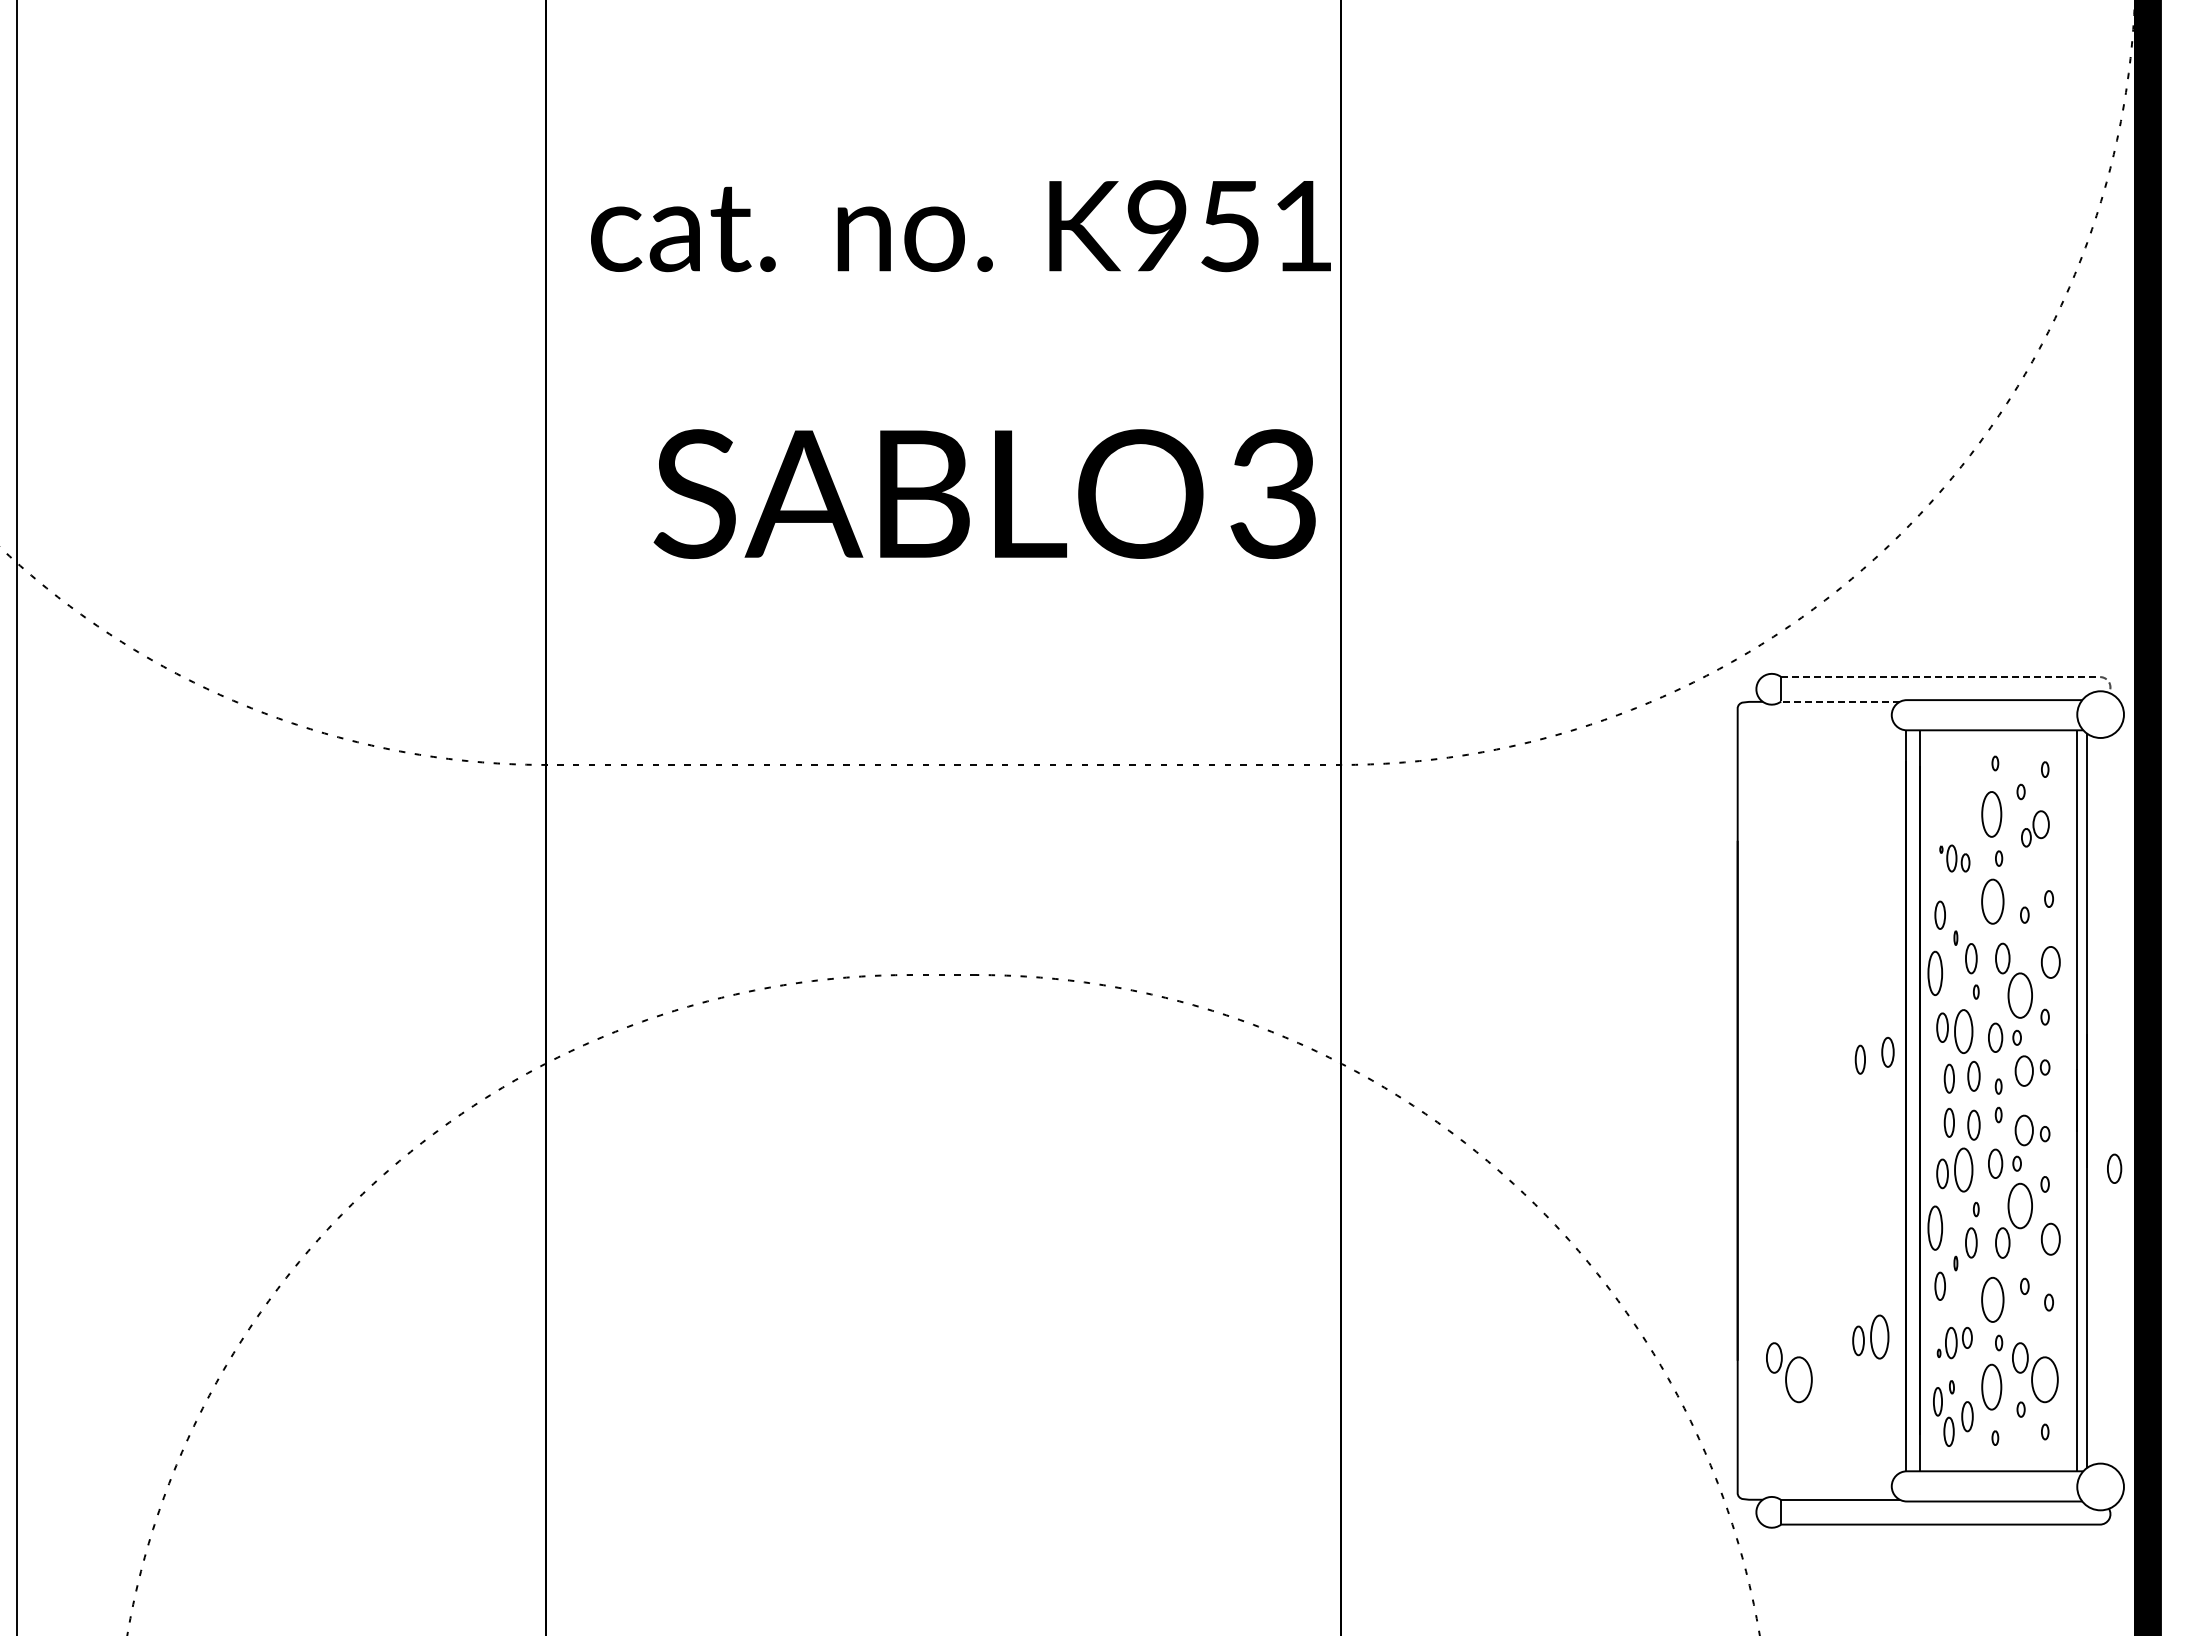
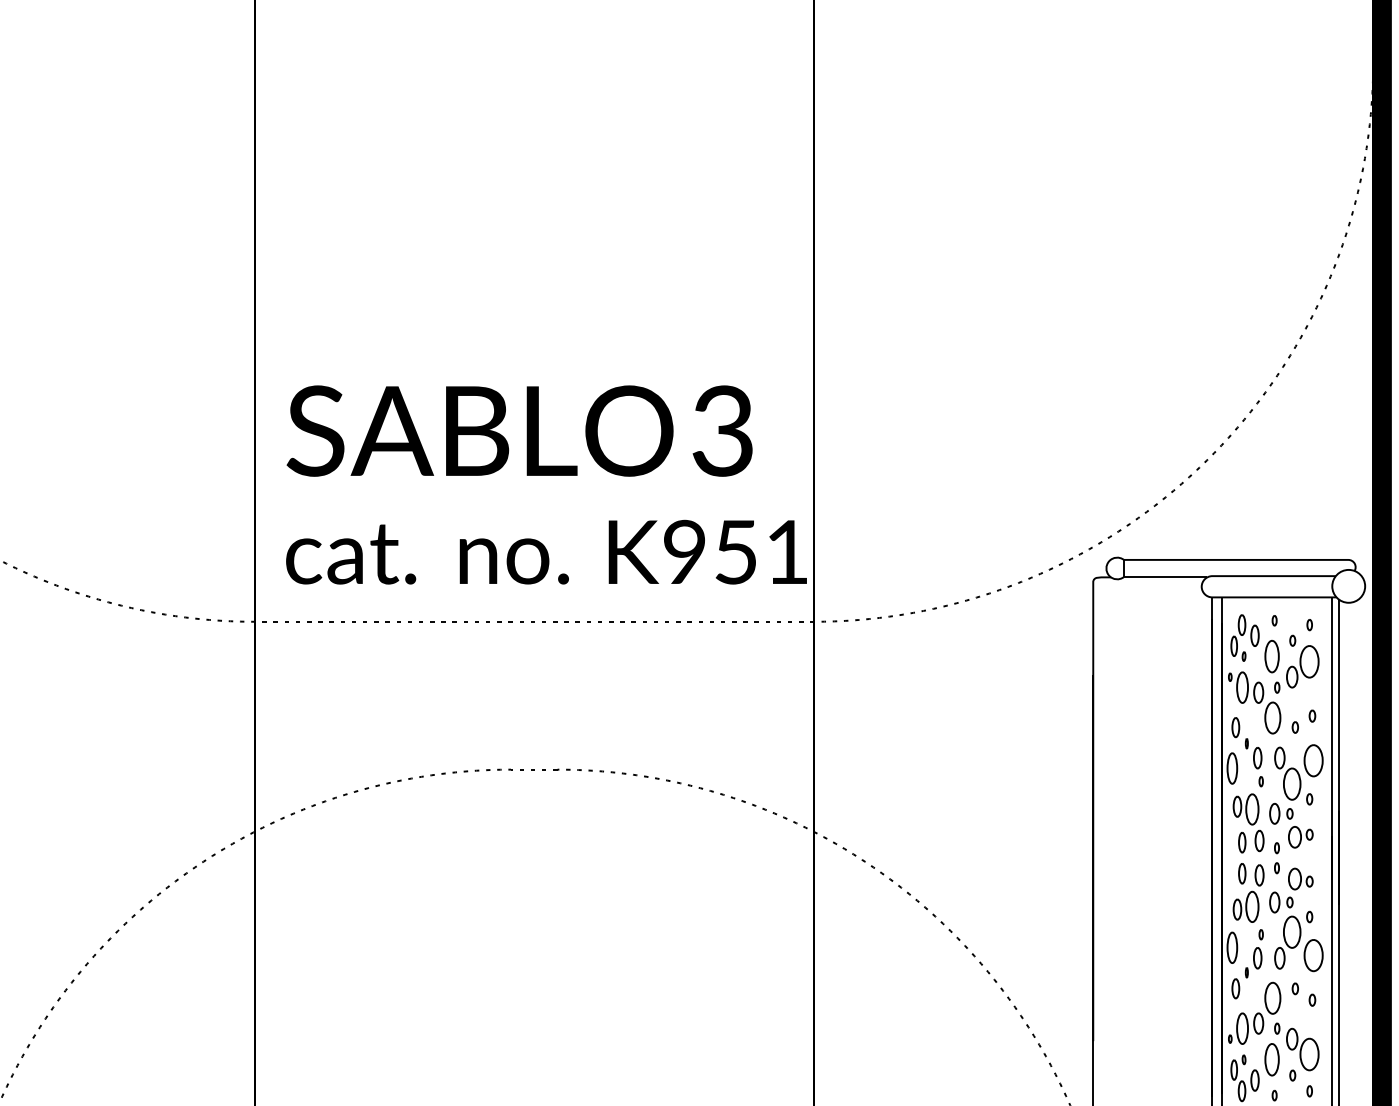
text: (960, 226) -> (546, 552), moved
text: (984, 493) -> (519, 430), moved
line: (1957, 677) -> (1247, 560), dashed -> solid
line: (1840, 701) -> (1165, 577), dashed -> solid
part: (1953, 787) -> (1245, 637), added
part: (2035, 828) -> (1302, 666), size x1.67
part: (1954, 858) -> (1245, 687), size x1.67
part: (2050, 962) -> (1313, 760), size x1.43
part: (1887, 1052) -> (1198, 824), removed
part: (1859, 1059) -> (1179, 829), removed
part: (2114, 1168) -> (1358, 905), removed
part: (2050, 1239) -> (1313, 955), size x1.43
part: (1870, 1336) -> (1186, 1024), removed
part: (1954, 1342) -> (1245, 1028), size x1.43
part: (1789, 1372) -> (1129, 1049), removed

